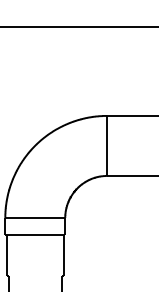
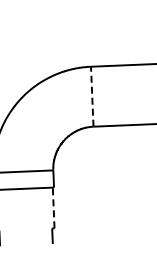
line: (107, 145) -> (92, 96), solid -> dashed
line: (64, 254) -> (54, 206), solid -> dashed

